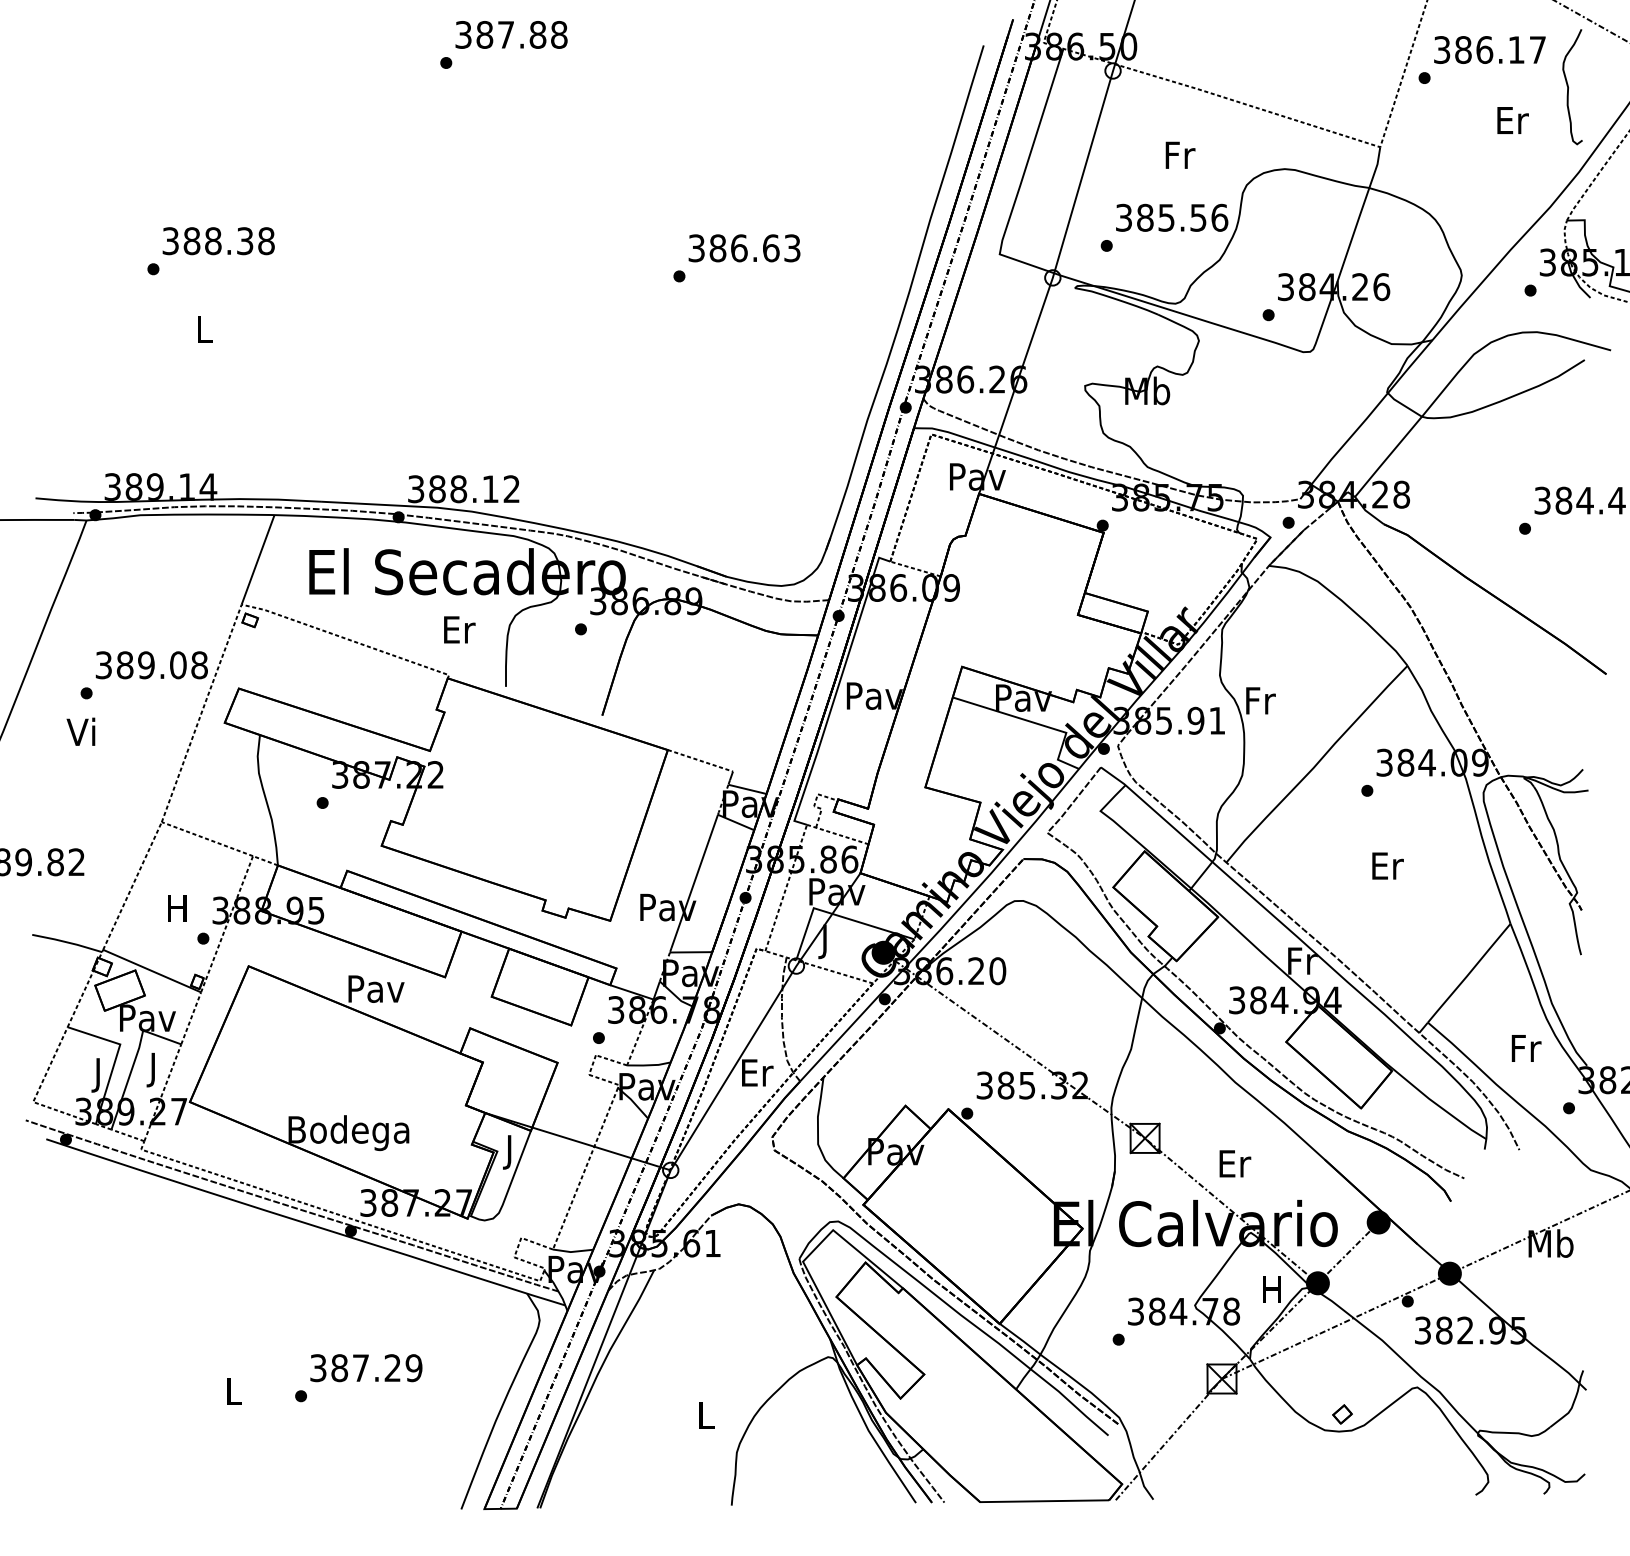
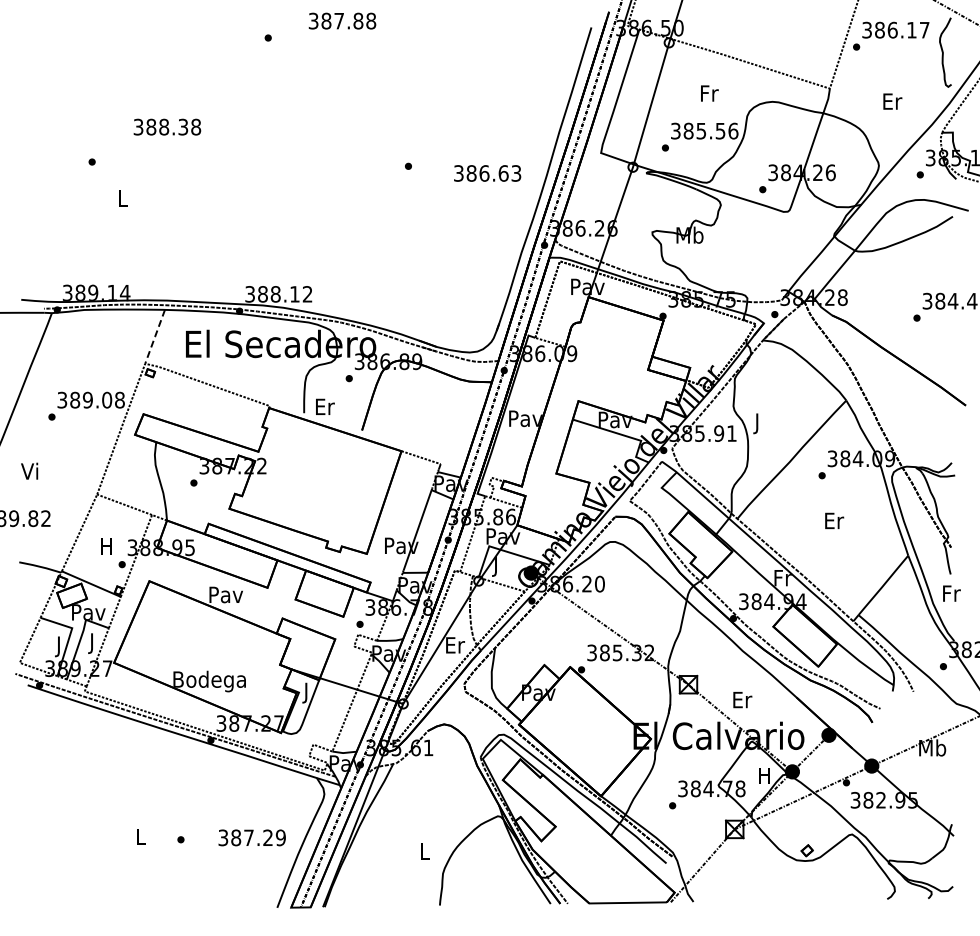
text: (511, 33) -> (342, 20), moved
text: (1512, 120) -> (892, 101), moved
text: (218, 240) -> (167, 126), moved
text: (744, 248) -> (487, 173), moved
line: (258, 559) -> (155, 336), solid -> dashed
text: (459, 629) -> (325, 406), moved
text: (1261, 704) -> (758, 423), Fr -> J
text: (80, 730) -> (29, 470), moved
text: (1525, 1048) -> (951, 593), moved
text: (365, 1367) -> (251, 837), moved

